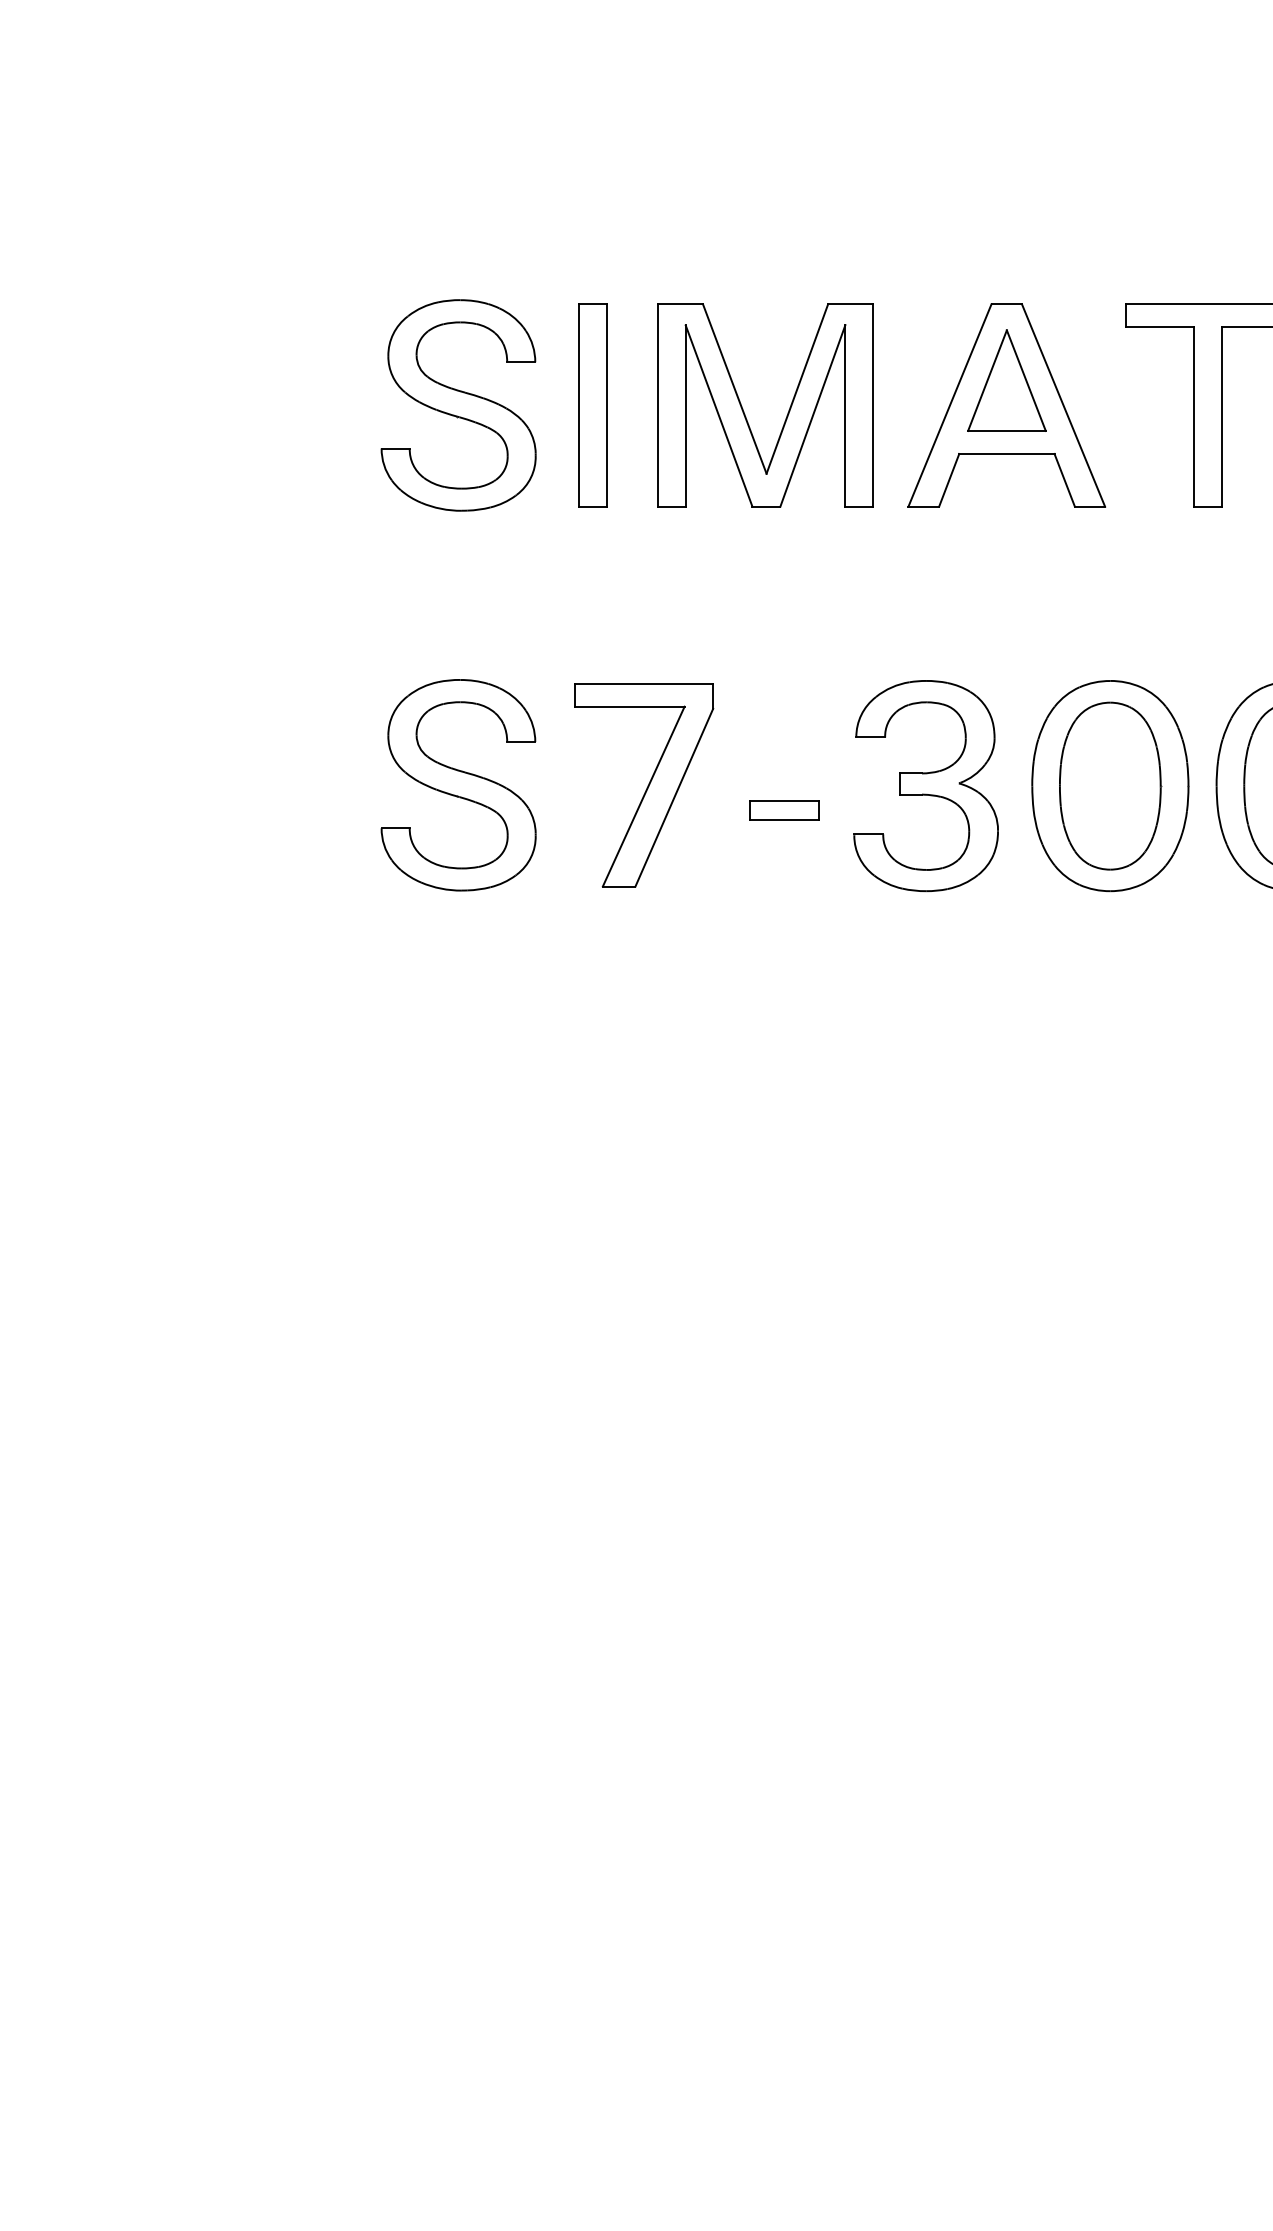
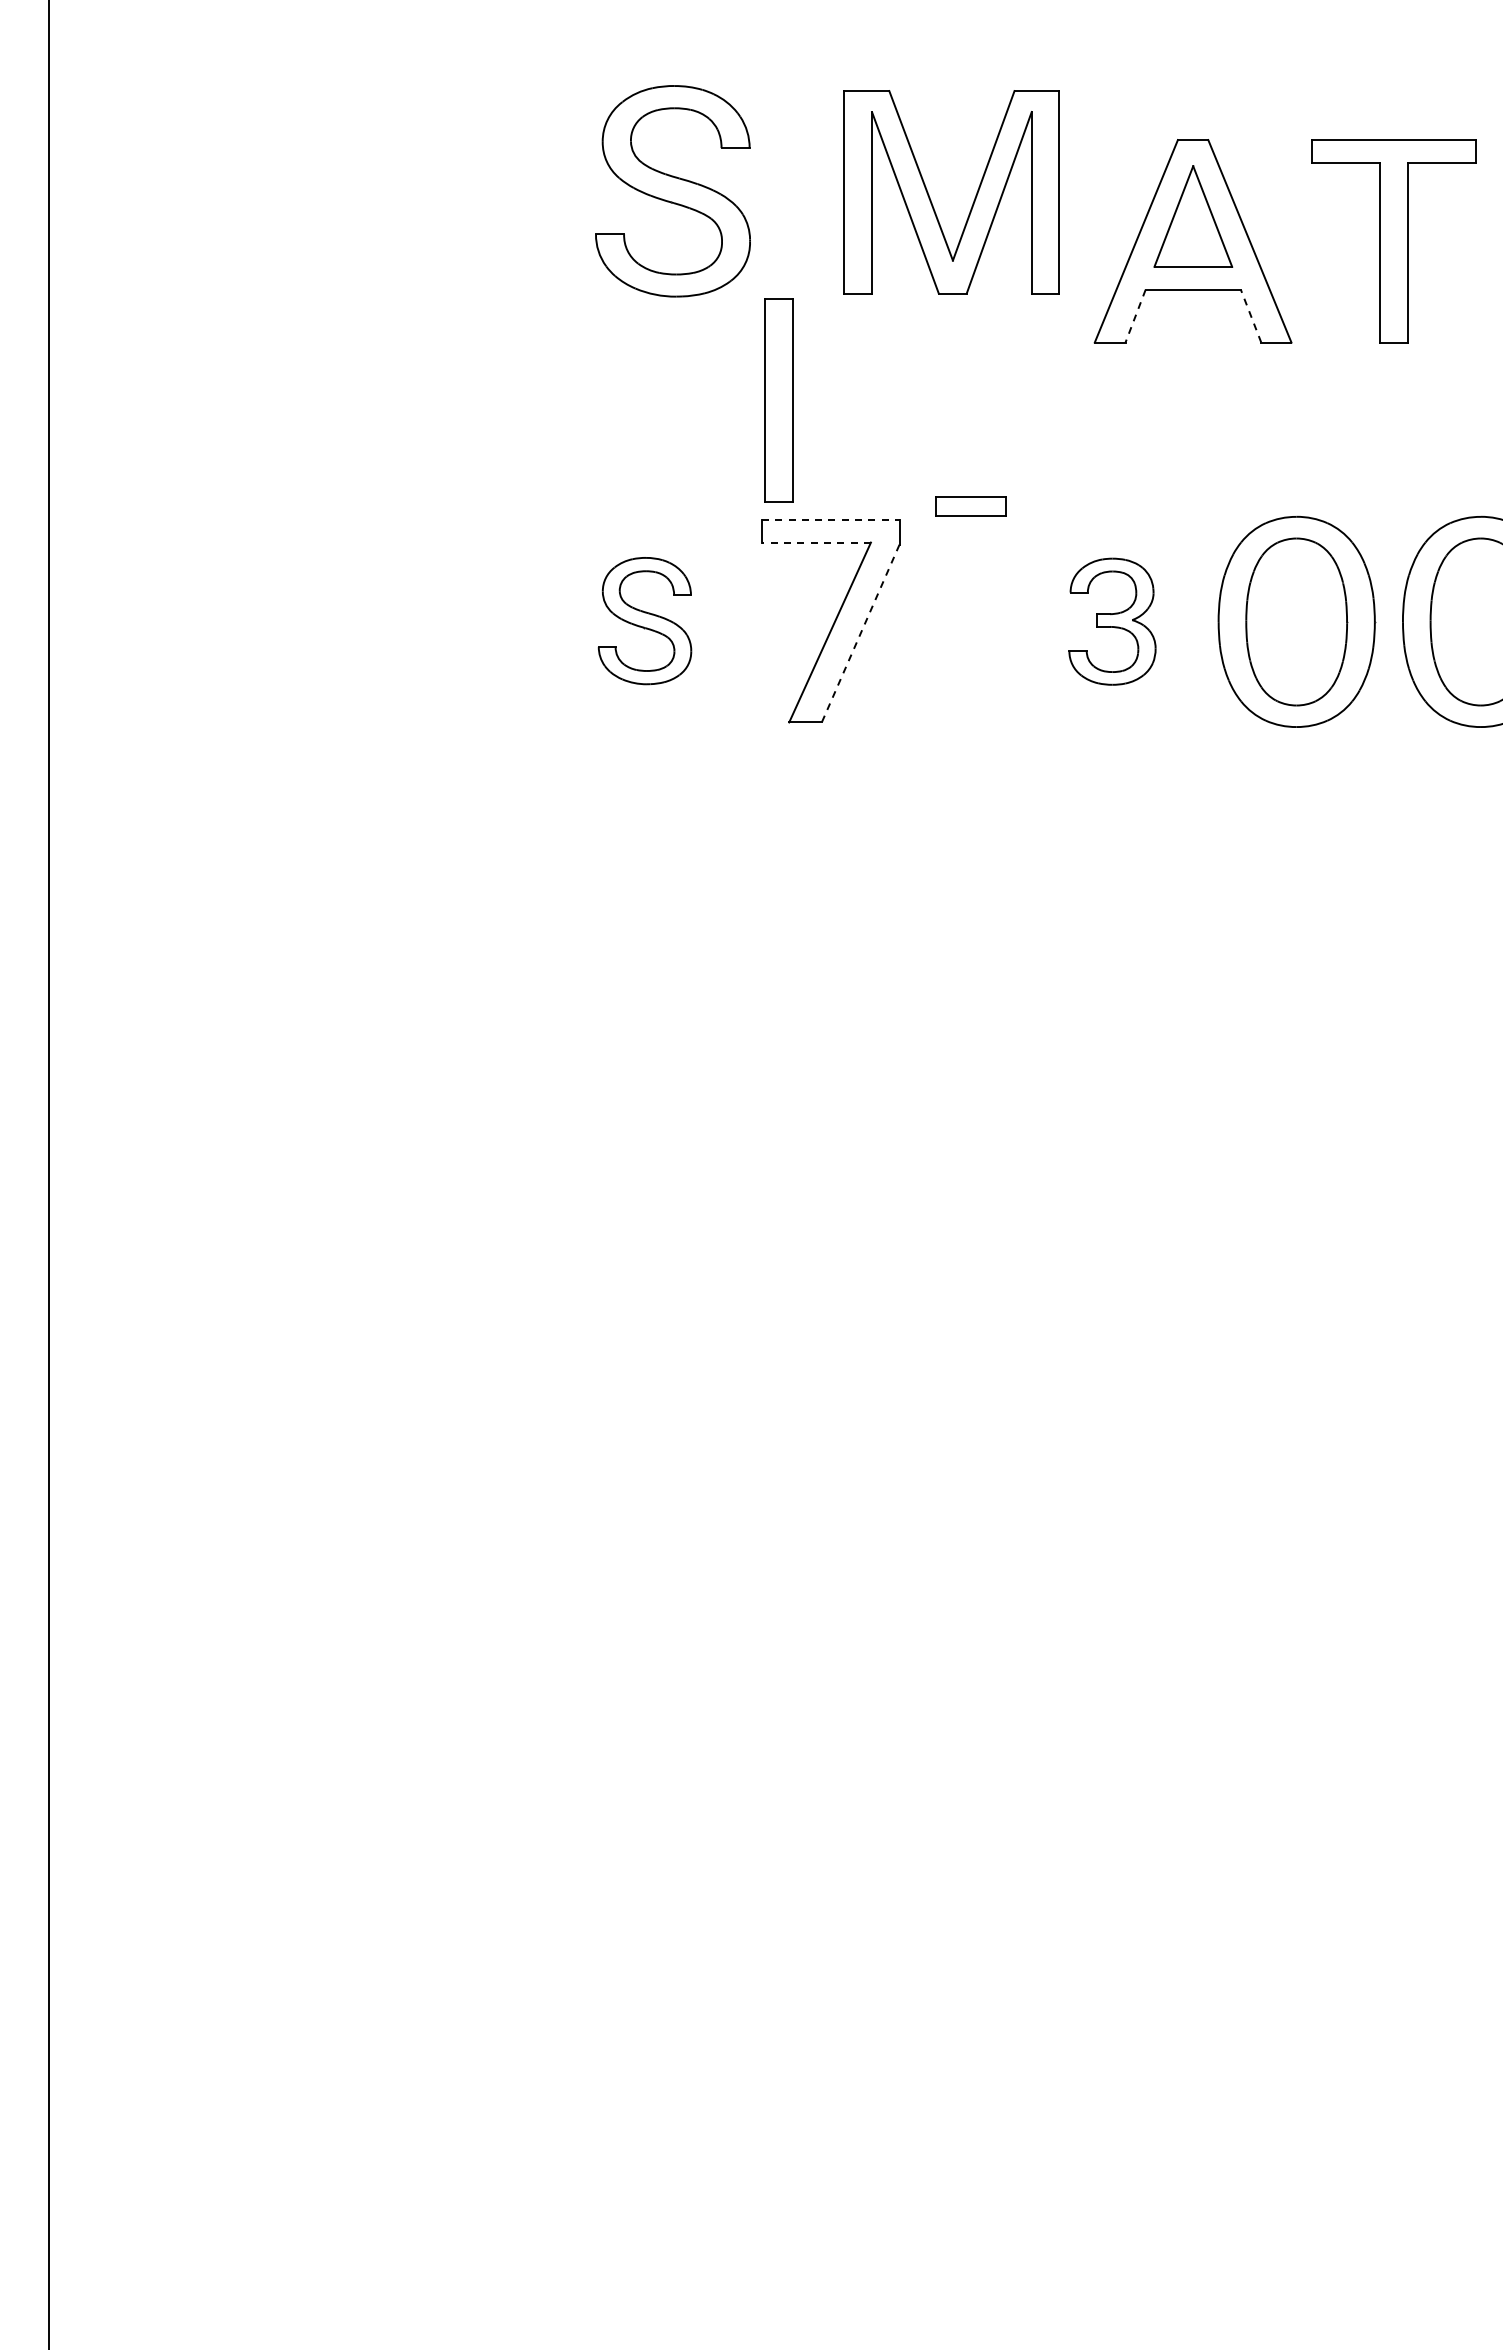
part: (458, 405) -> (672, 191), moved
part: (592, 405) -> (778, 400), moved
part: (746, 415) -> (932, 202), moved
line: (1064, 479) -> (1250, 315), solid -> dashed
line: (949, 480) -> (1135, 316), solid -> dashed
line: (644, 683) -> (830, 519), solid -> dashed
line: (630, 706) -> (816, 542), solid -> dashed
part: (458, 784) -> (644, 620), size x0.6
part: (926, 785) -> (1112, 621), size x0.6
line: (674, 797) -> (860, 633), solid -> dashed
part: (784, 810) -> (970, 506), moved

